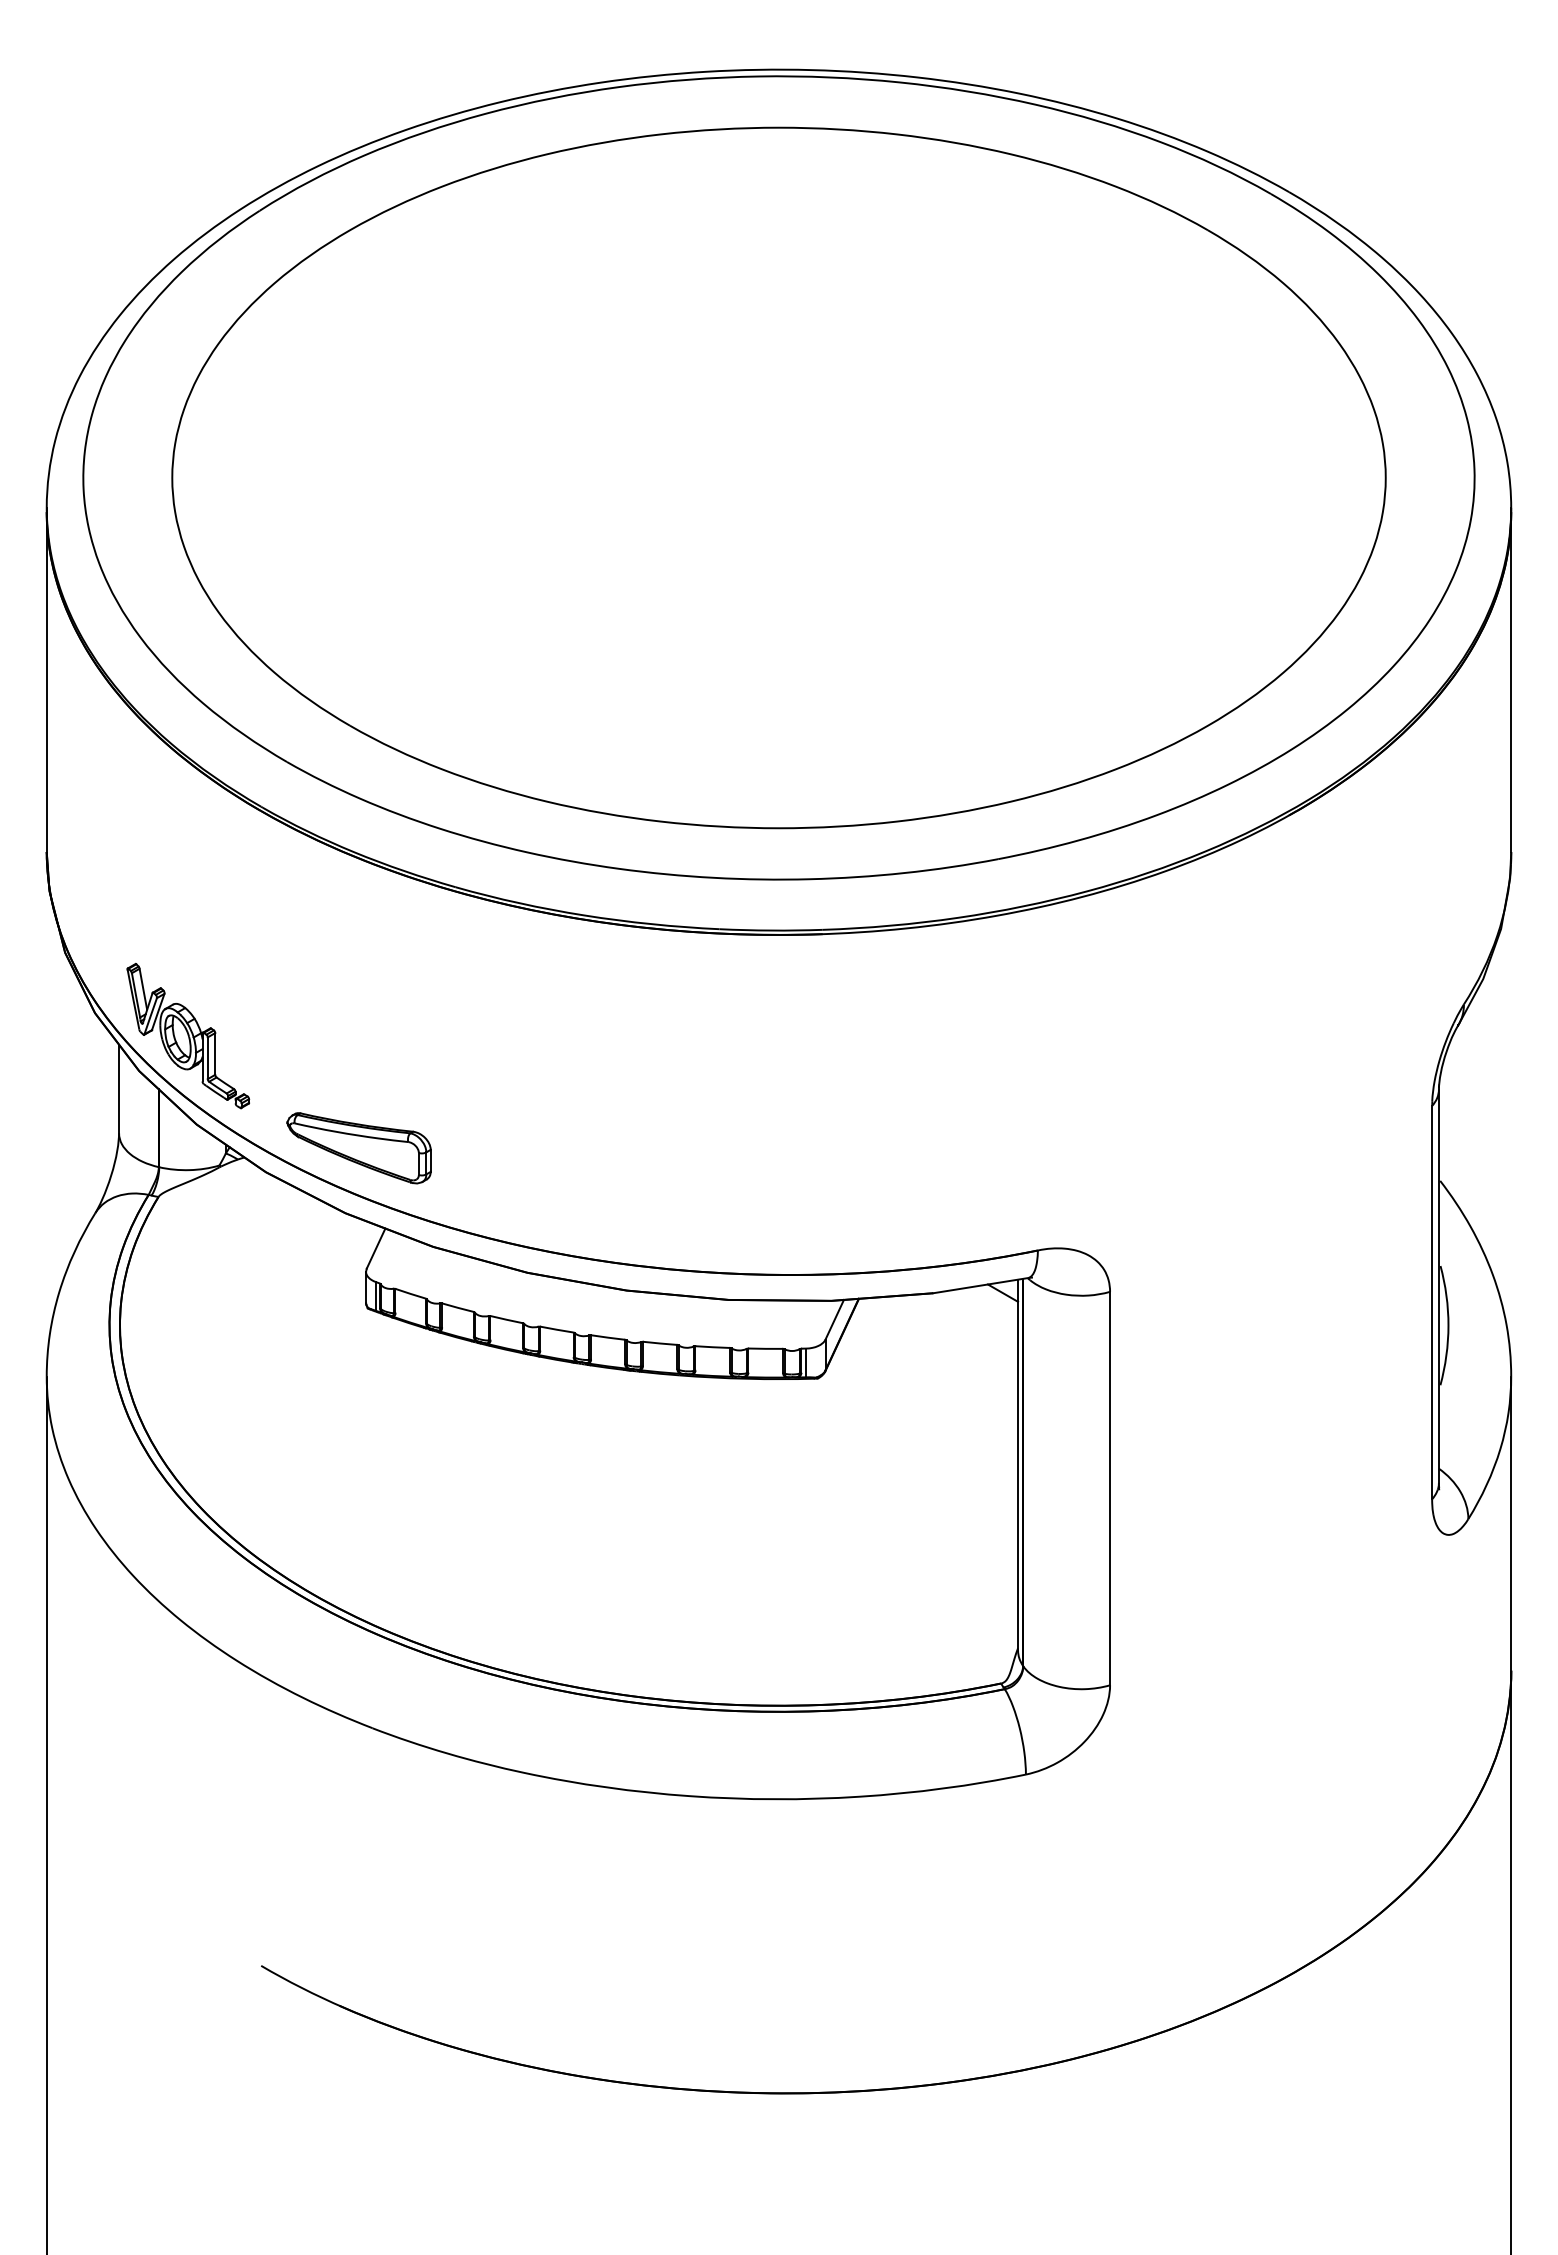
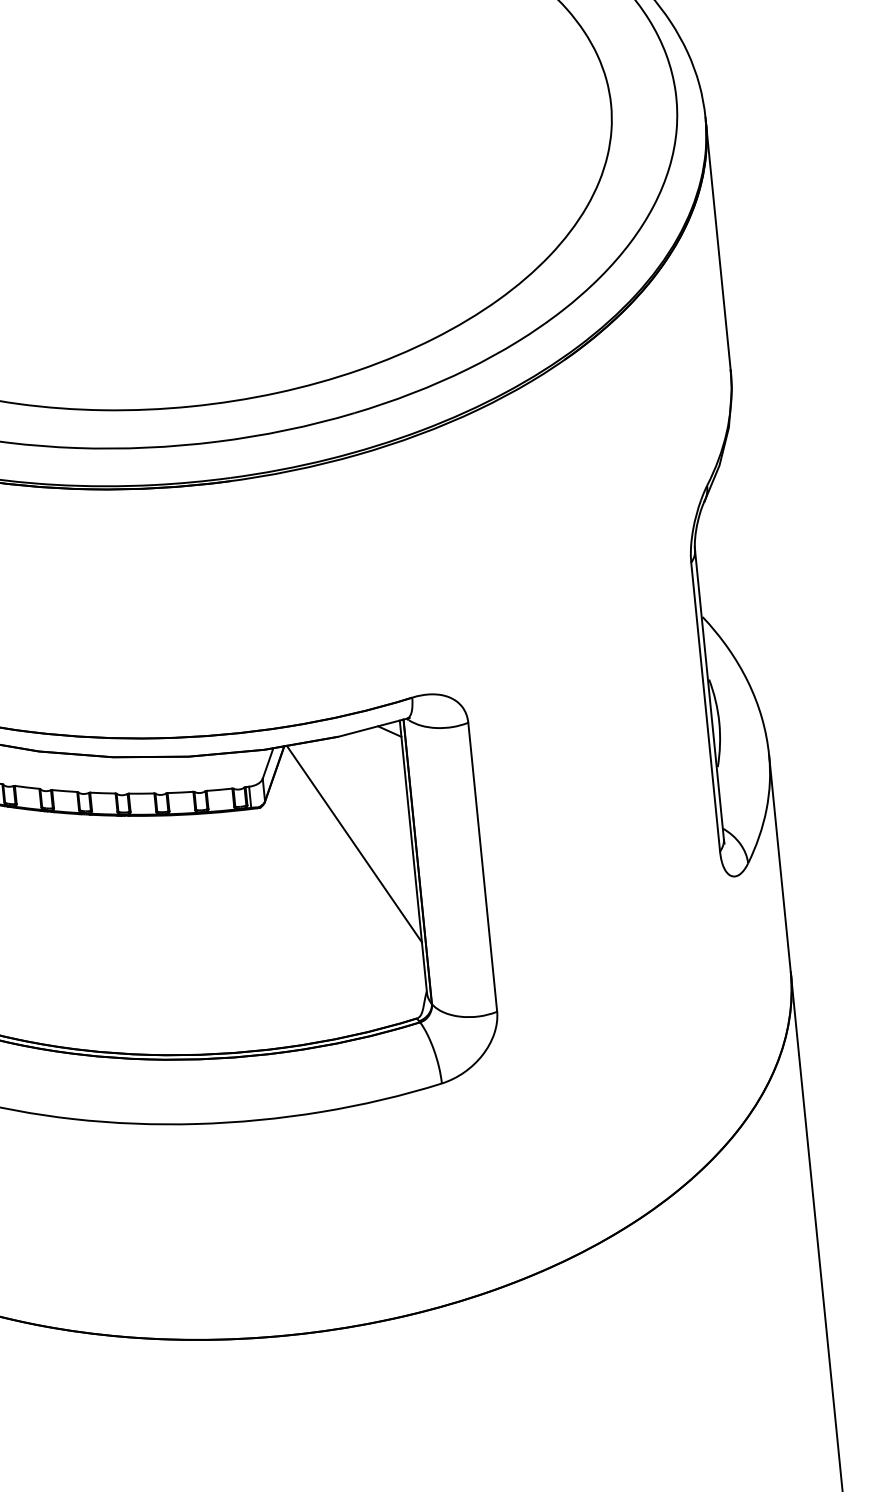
line: (940, 1439) -> (354, 843), added

